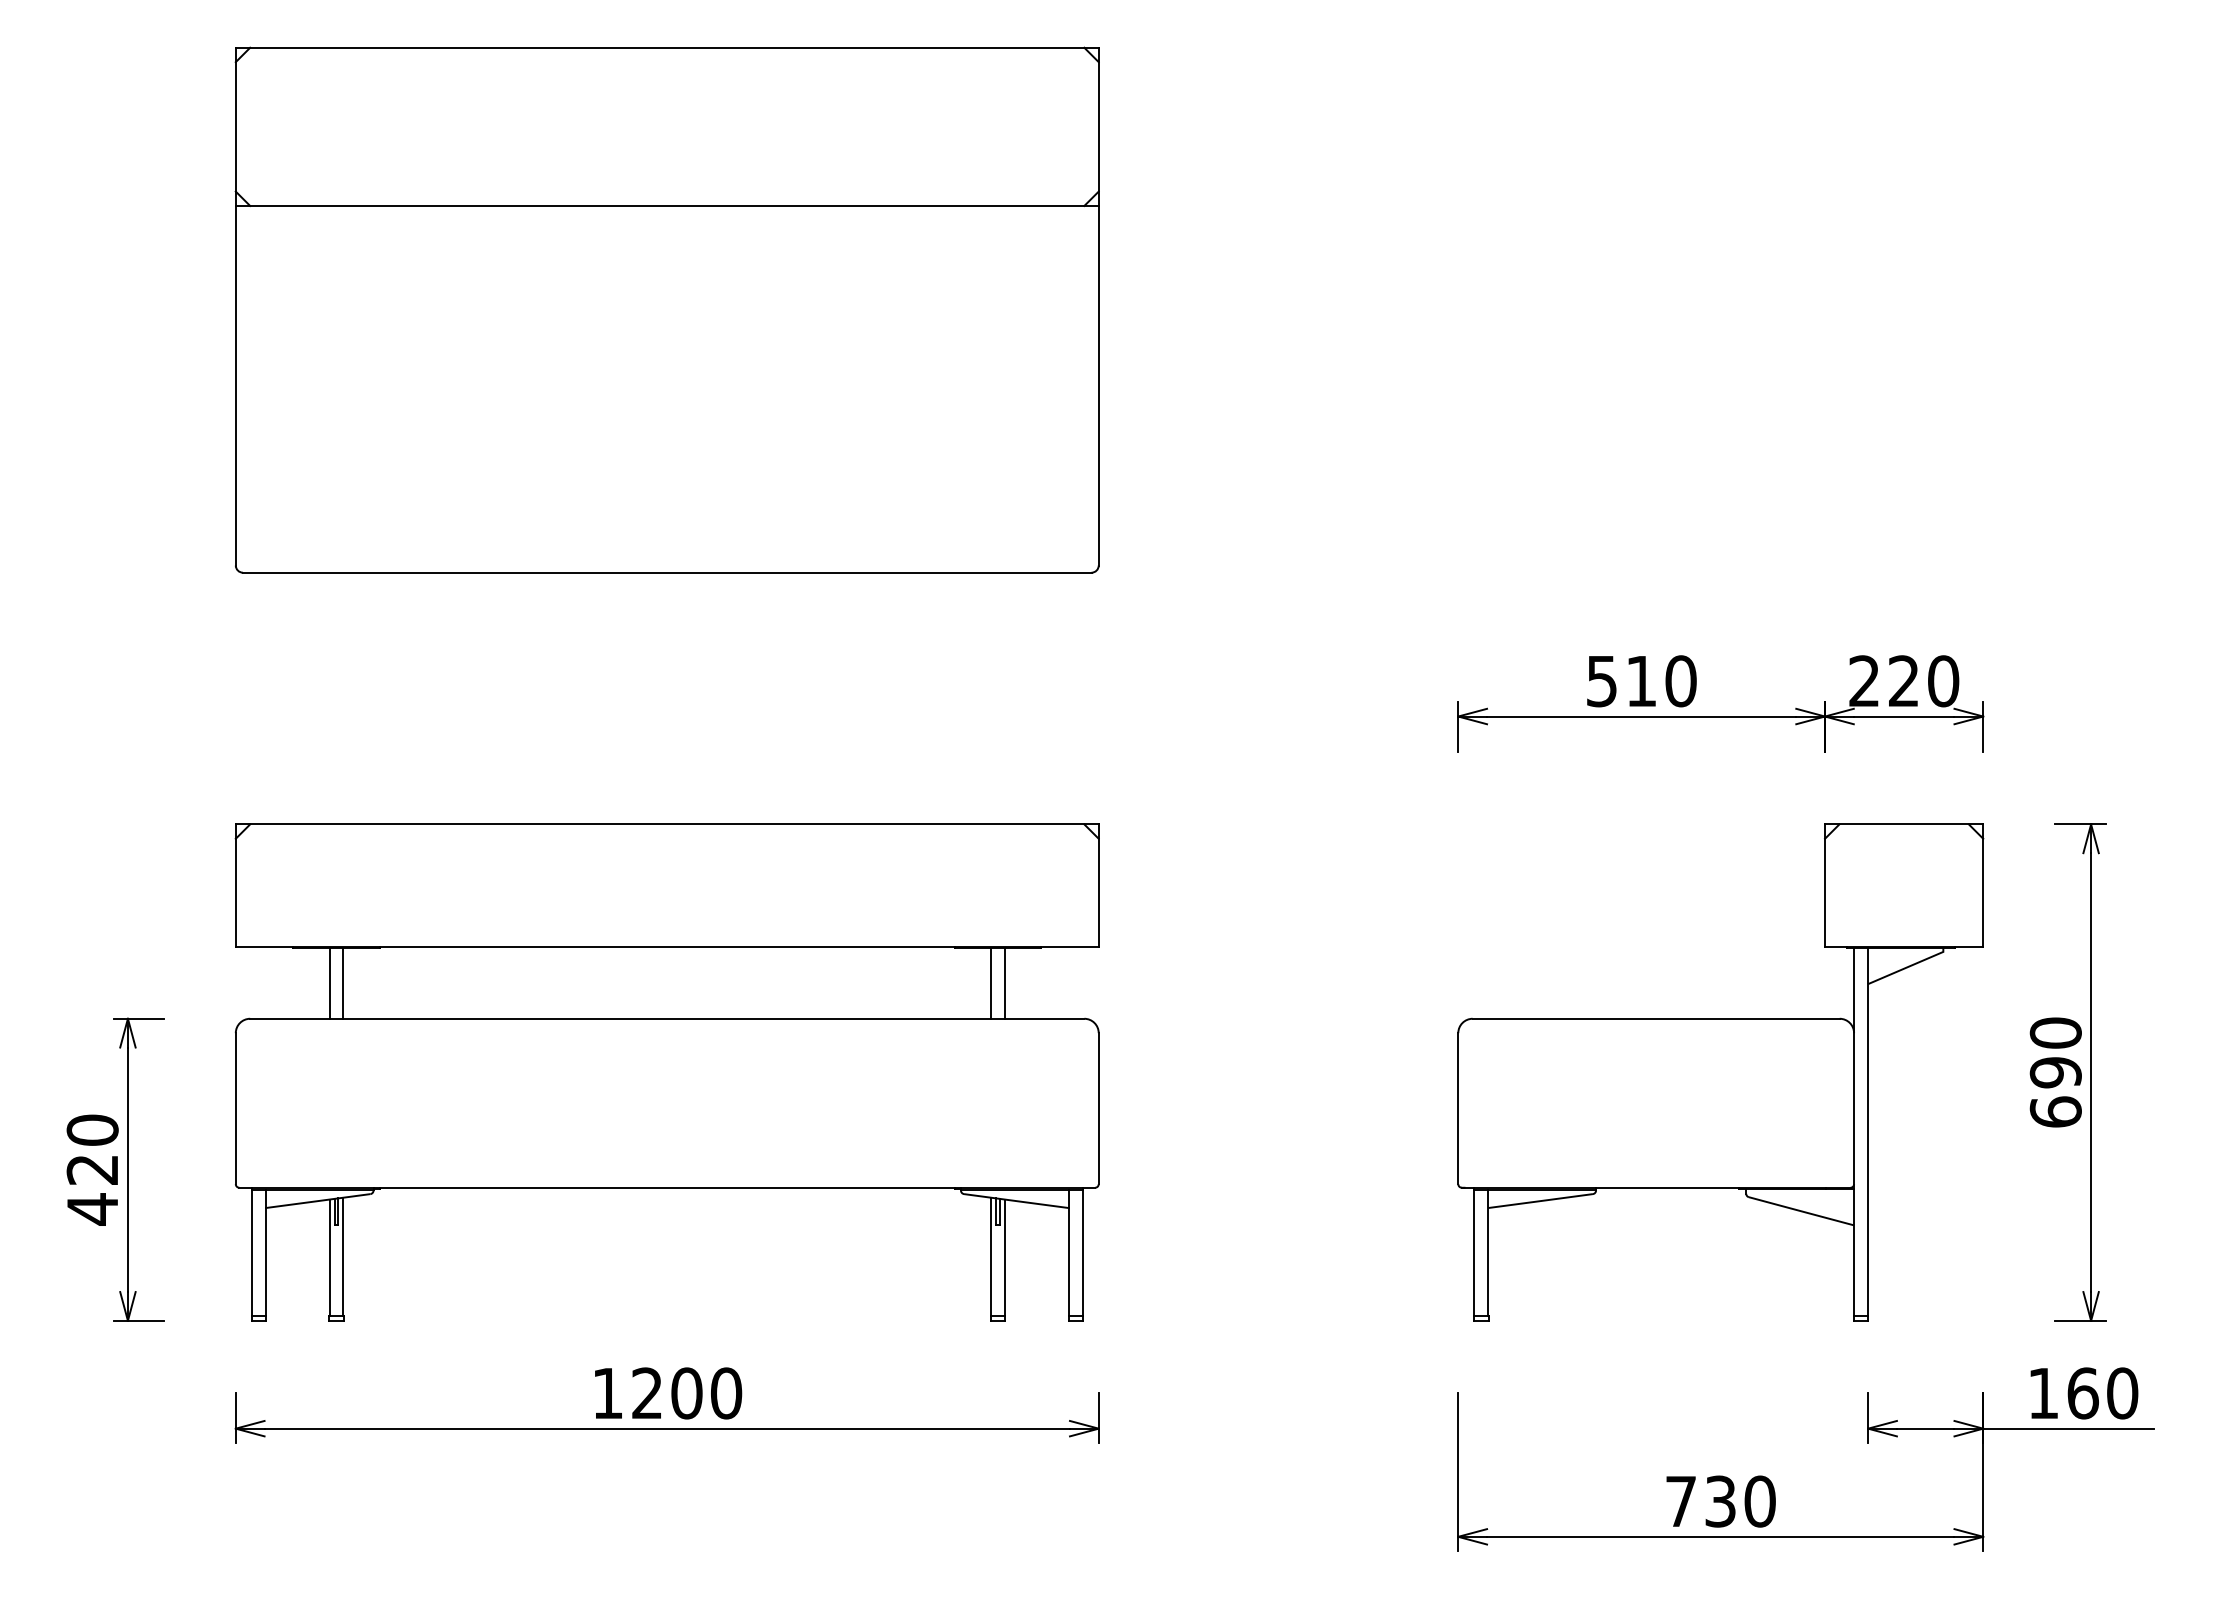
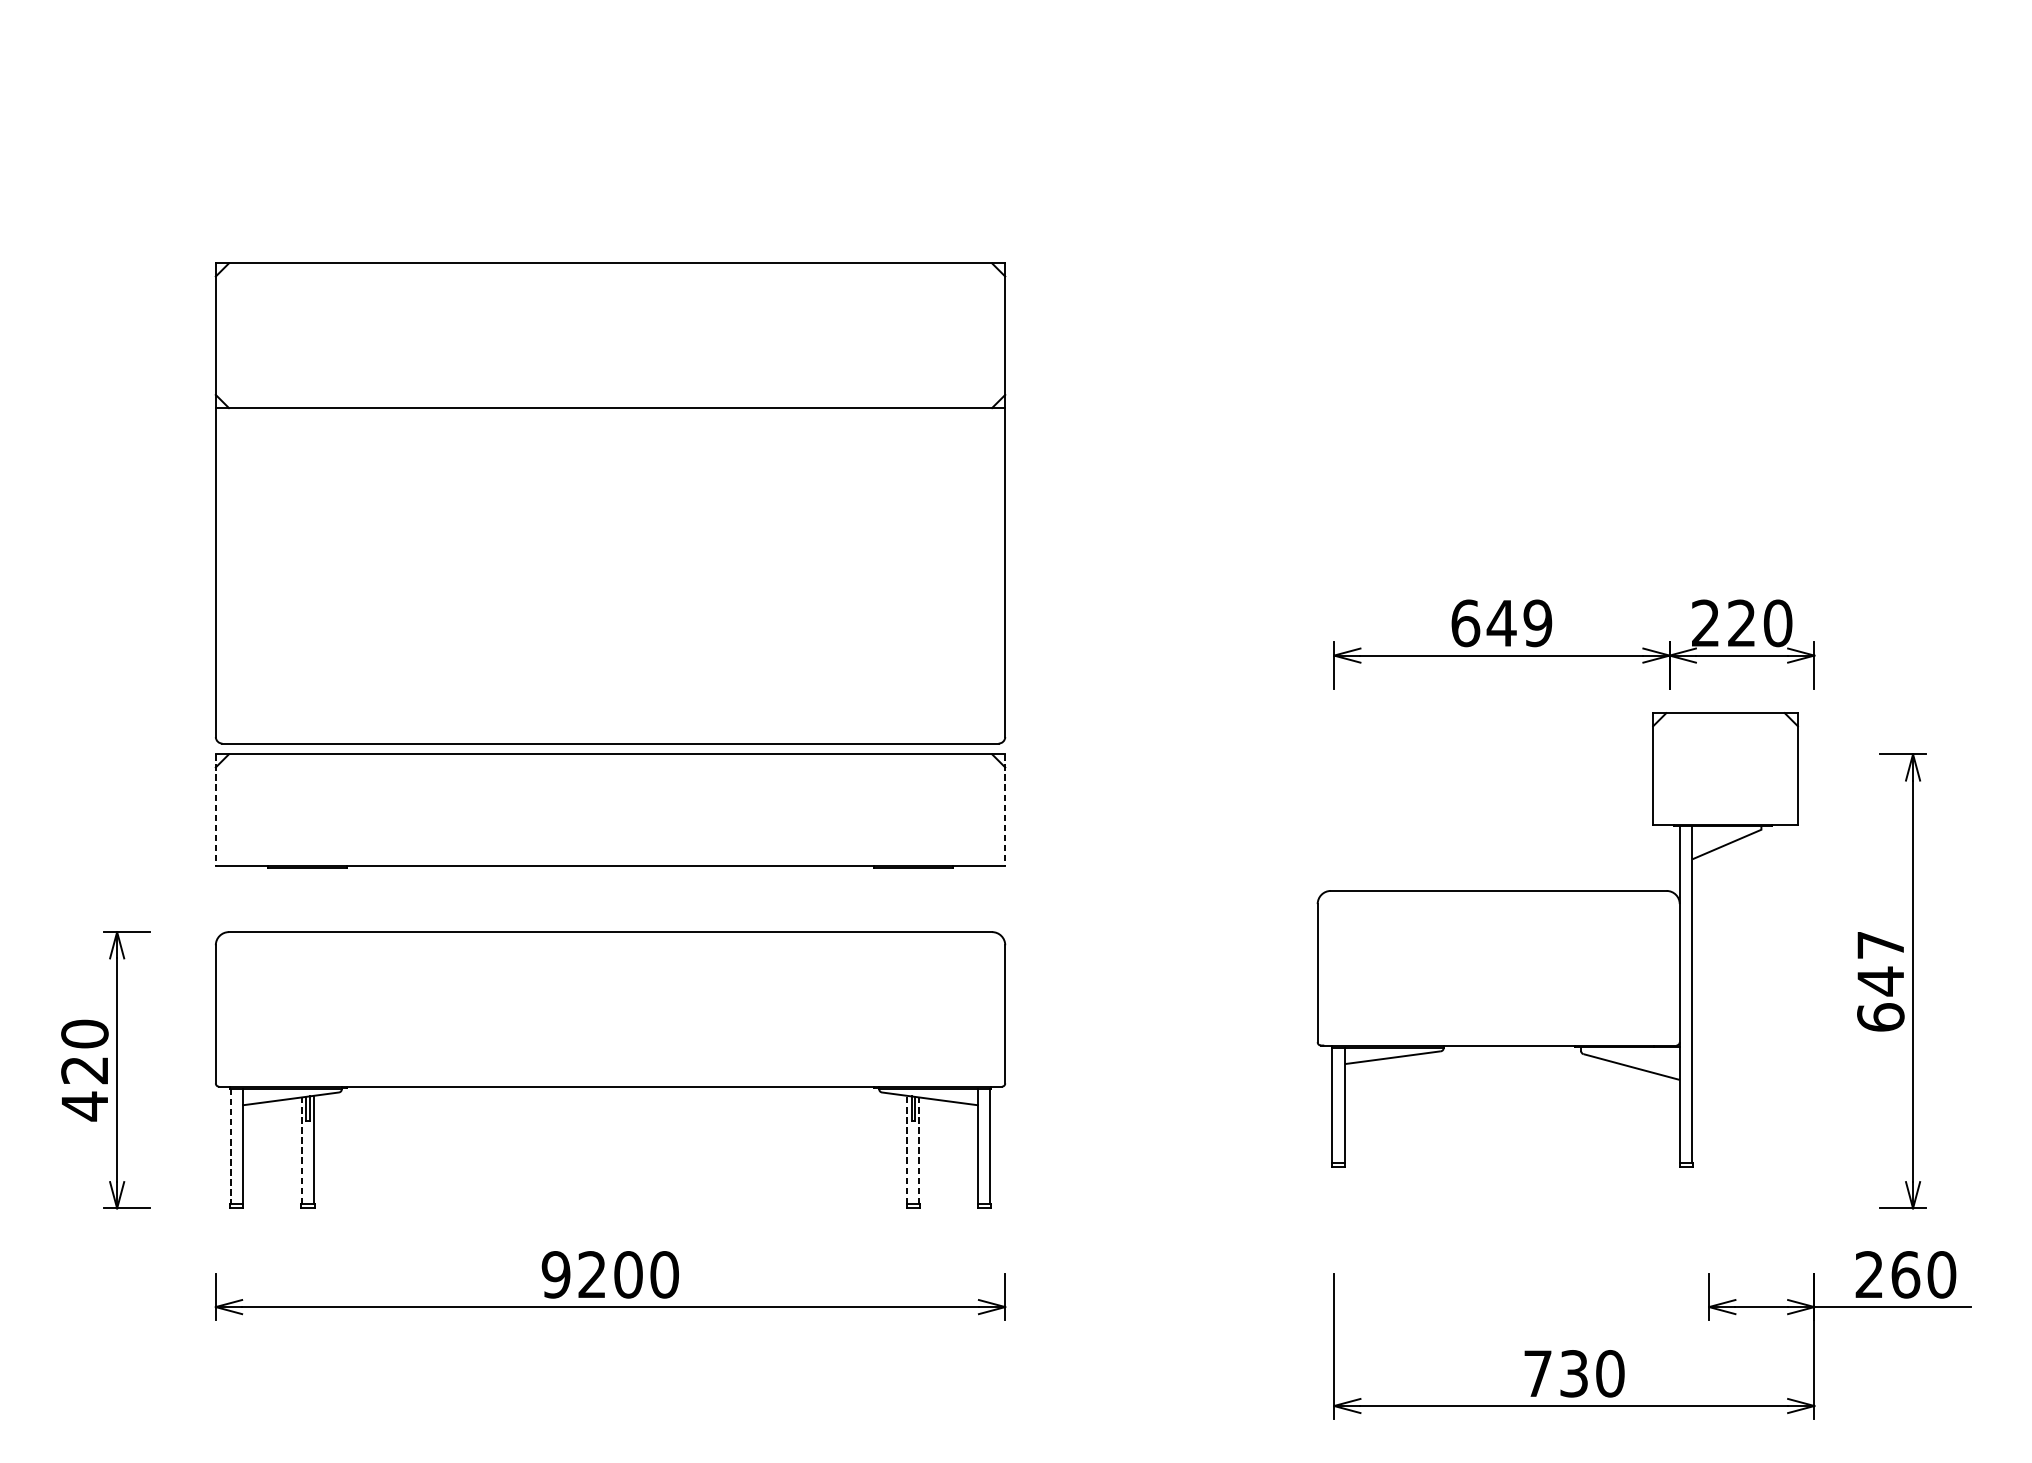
part: (666, 309) -> (609, 502), moved
text: (1641, 681) -> (1501, 623), 510 -> 649
line: (235, 886) -> (215, 811), solid -> dashed
line: (1098, 886) -> (1005, 811), solid -> dashed
line: (329, 983) -> (301, 899), removed
line: (343, 983) -> (314, 899), removed
line: (991, 983) -> (907, 899), removed
line: (1004, 983) -> (919, 899), removed
text: (2055, 1053) -> (1880, 963), 690 -> 647
part: (1720, 1072) -> (1557, 940), moved
line: (251, 1253) -> (230, 1146), solid -> dashed
line: (991, 1256) -> (907, 1149), solid -> dashed
line: (329, 1257) -> (301, 1150), solid -> dashed
line: (1004, 1257) -> (919, 1150), solid -> dashed
text: (2042, 1392) -> (1868, 1273), 160 -> 260
text: (607, 1393) -> (555, 1274), 1200 -> 9200

